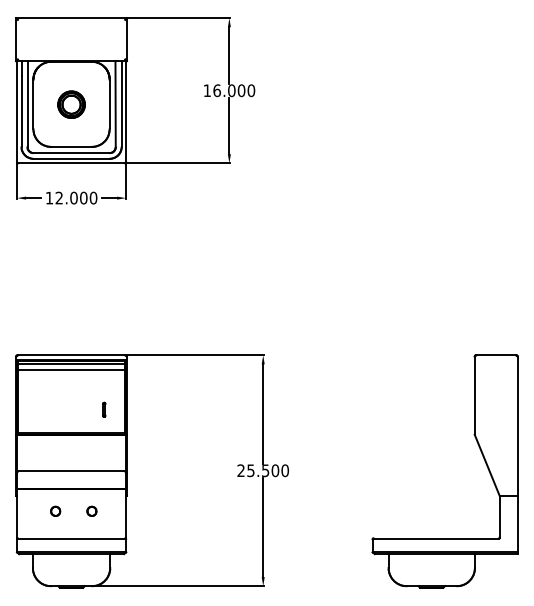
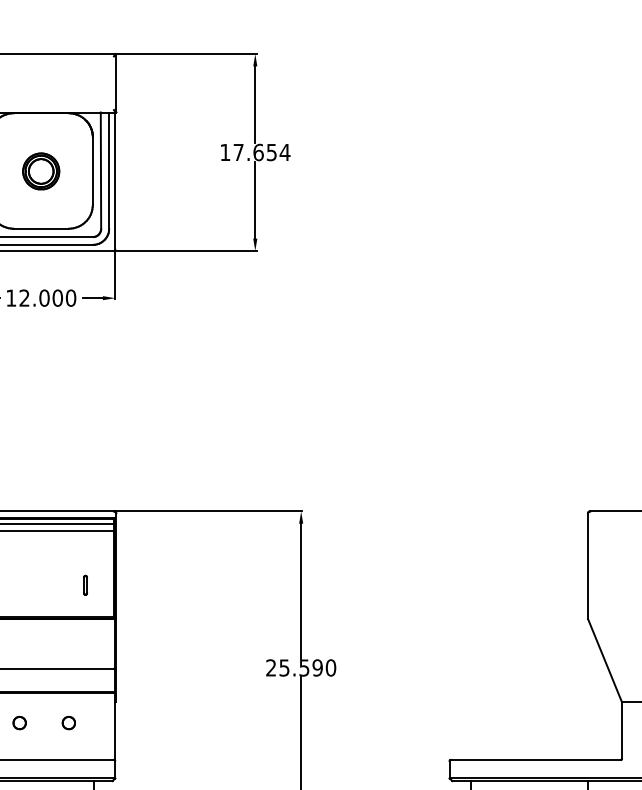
text: (234, 90) -> (262, 152), 16.000 -> 17.654
text: (275, 470) -> (317, 667), 25.500 -> 25.590

